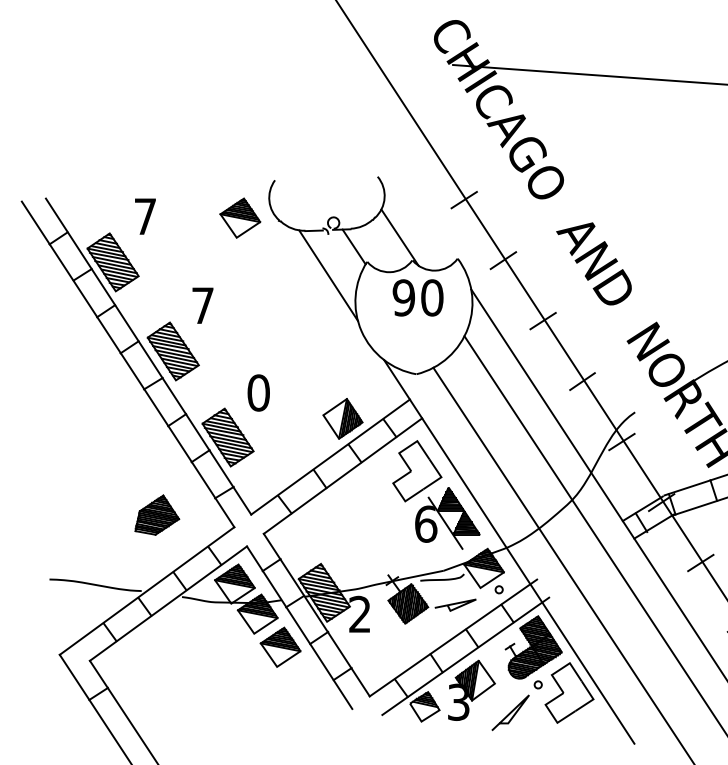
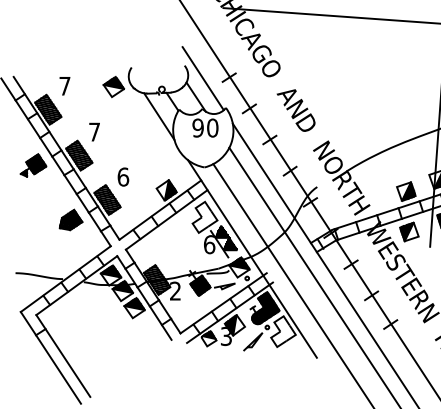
line: (412, 201) -> (202, 78), added
part: (84, 370) -> (33, 165), added
text: (259, 391) -> (123, 176), 0 -> 6
part: (156, 514) -> (70, 219), moved

